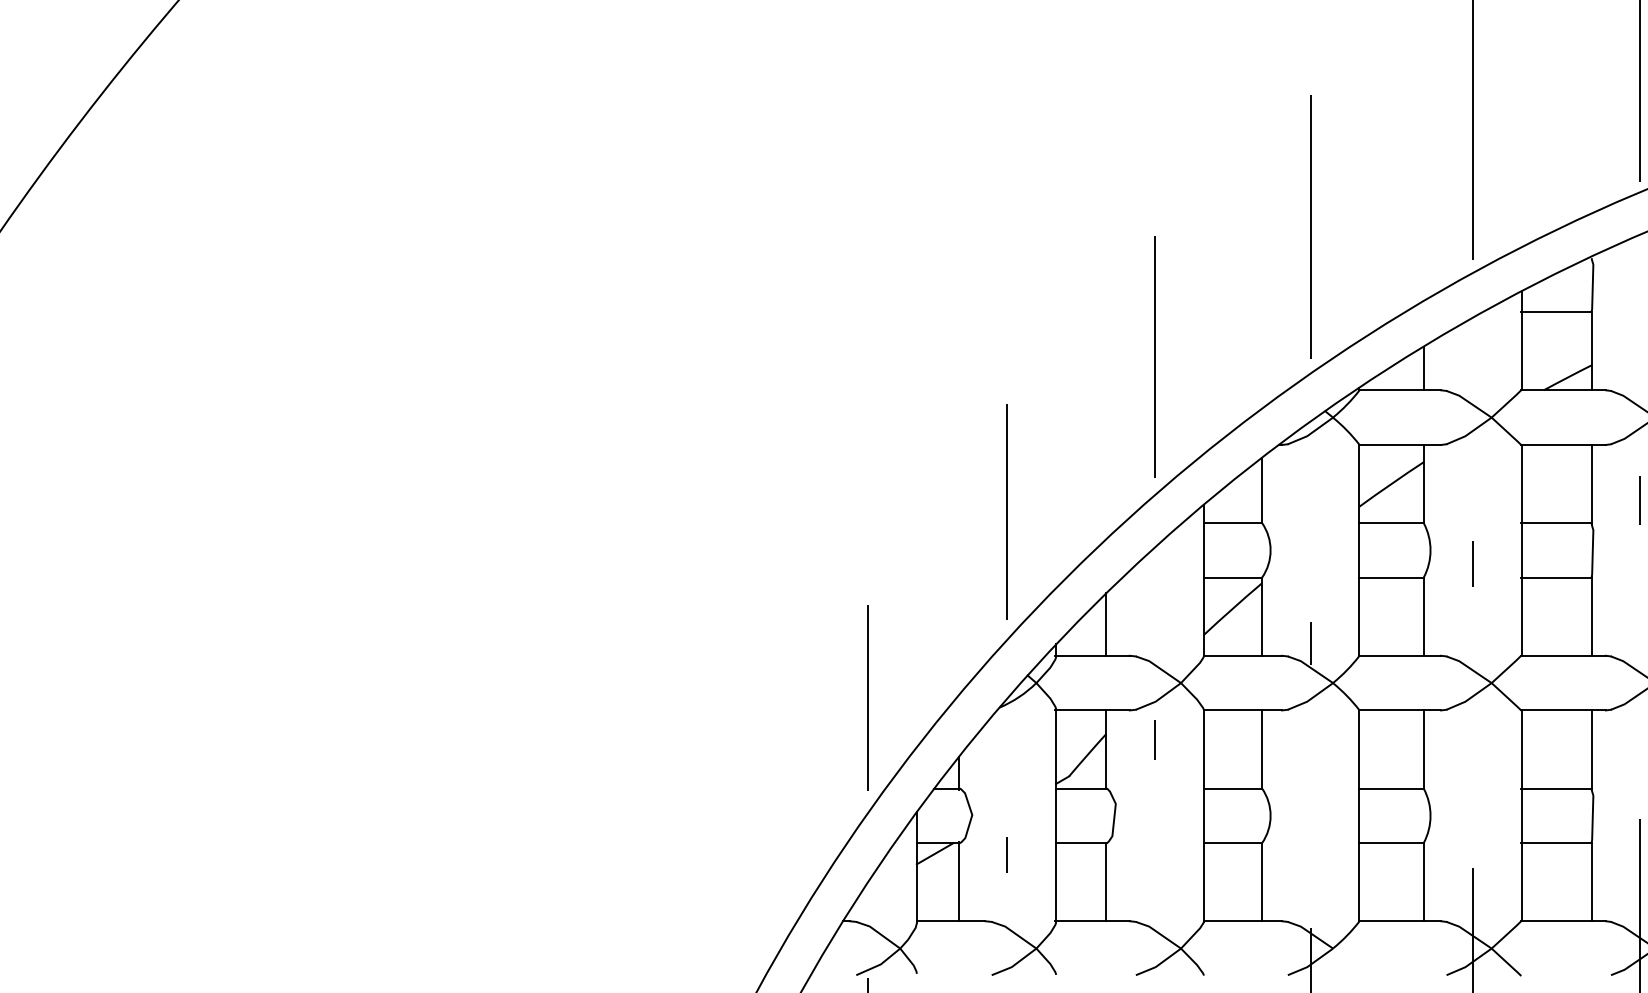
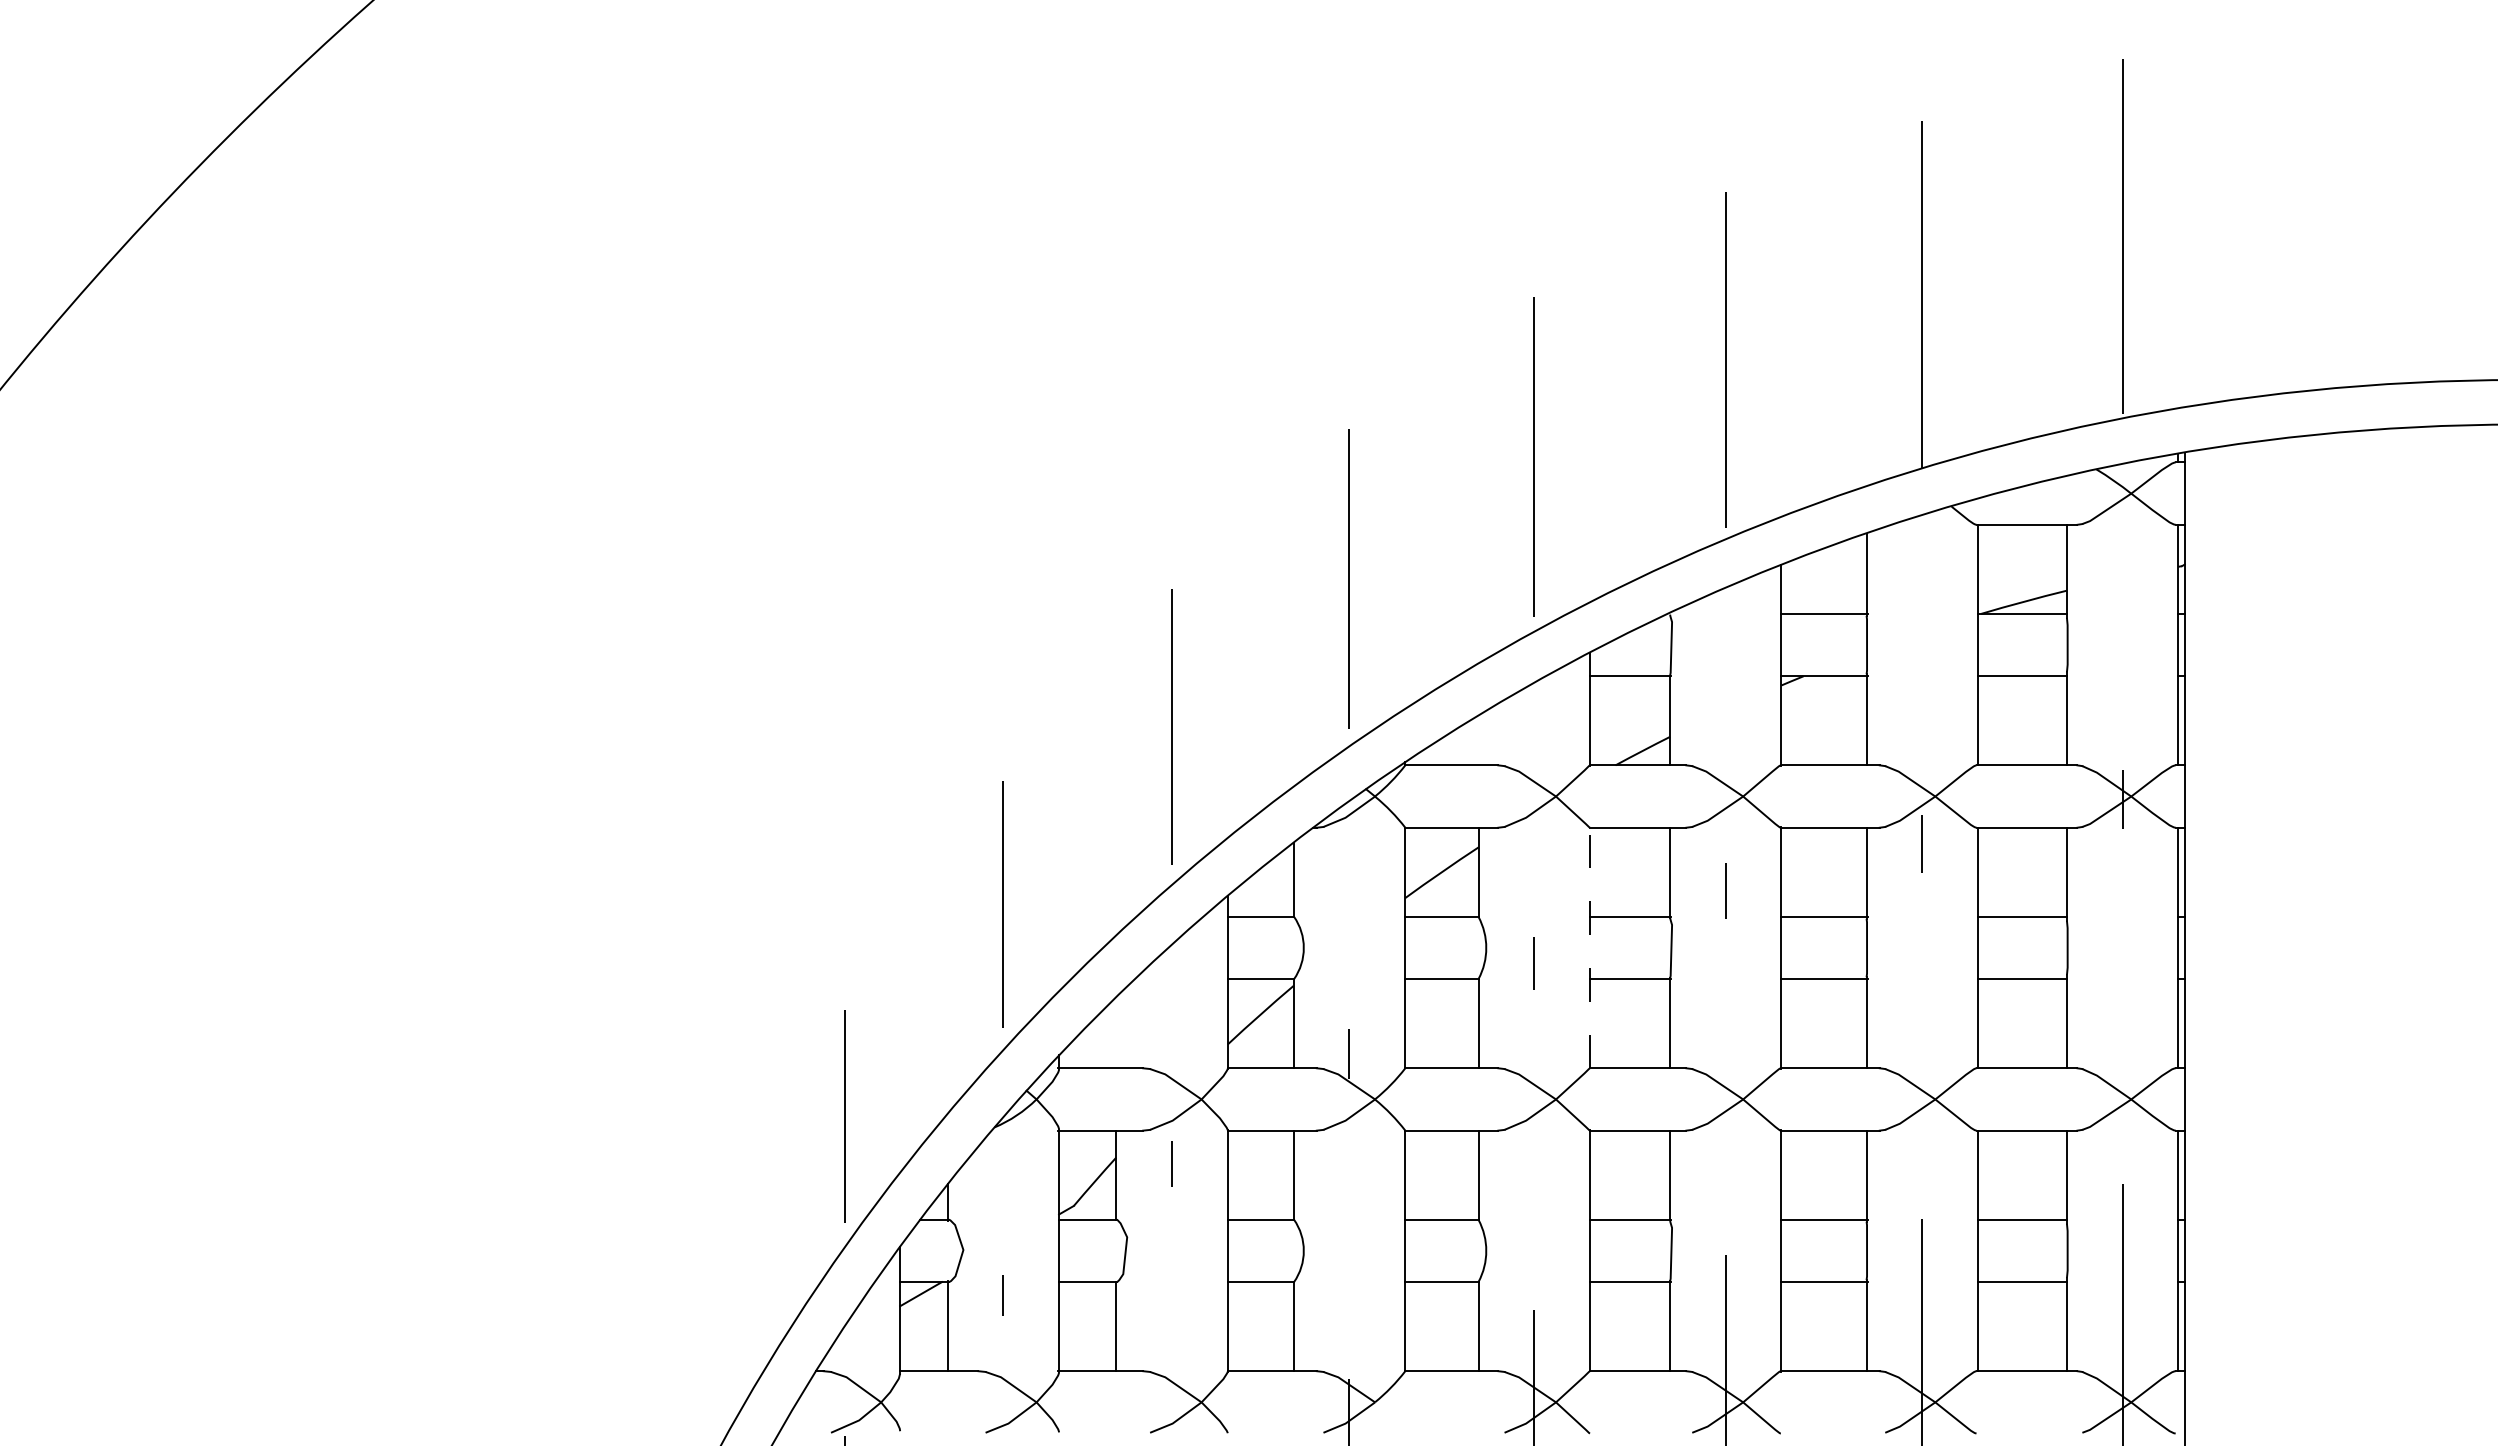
line: (1423, 368) -> (1478, 740), removed
line: (1521, 549) -> (1590, 947), solid -> dashed
line: (1106, 624) -> (1116, 1032), removed

